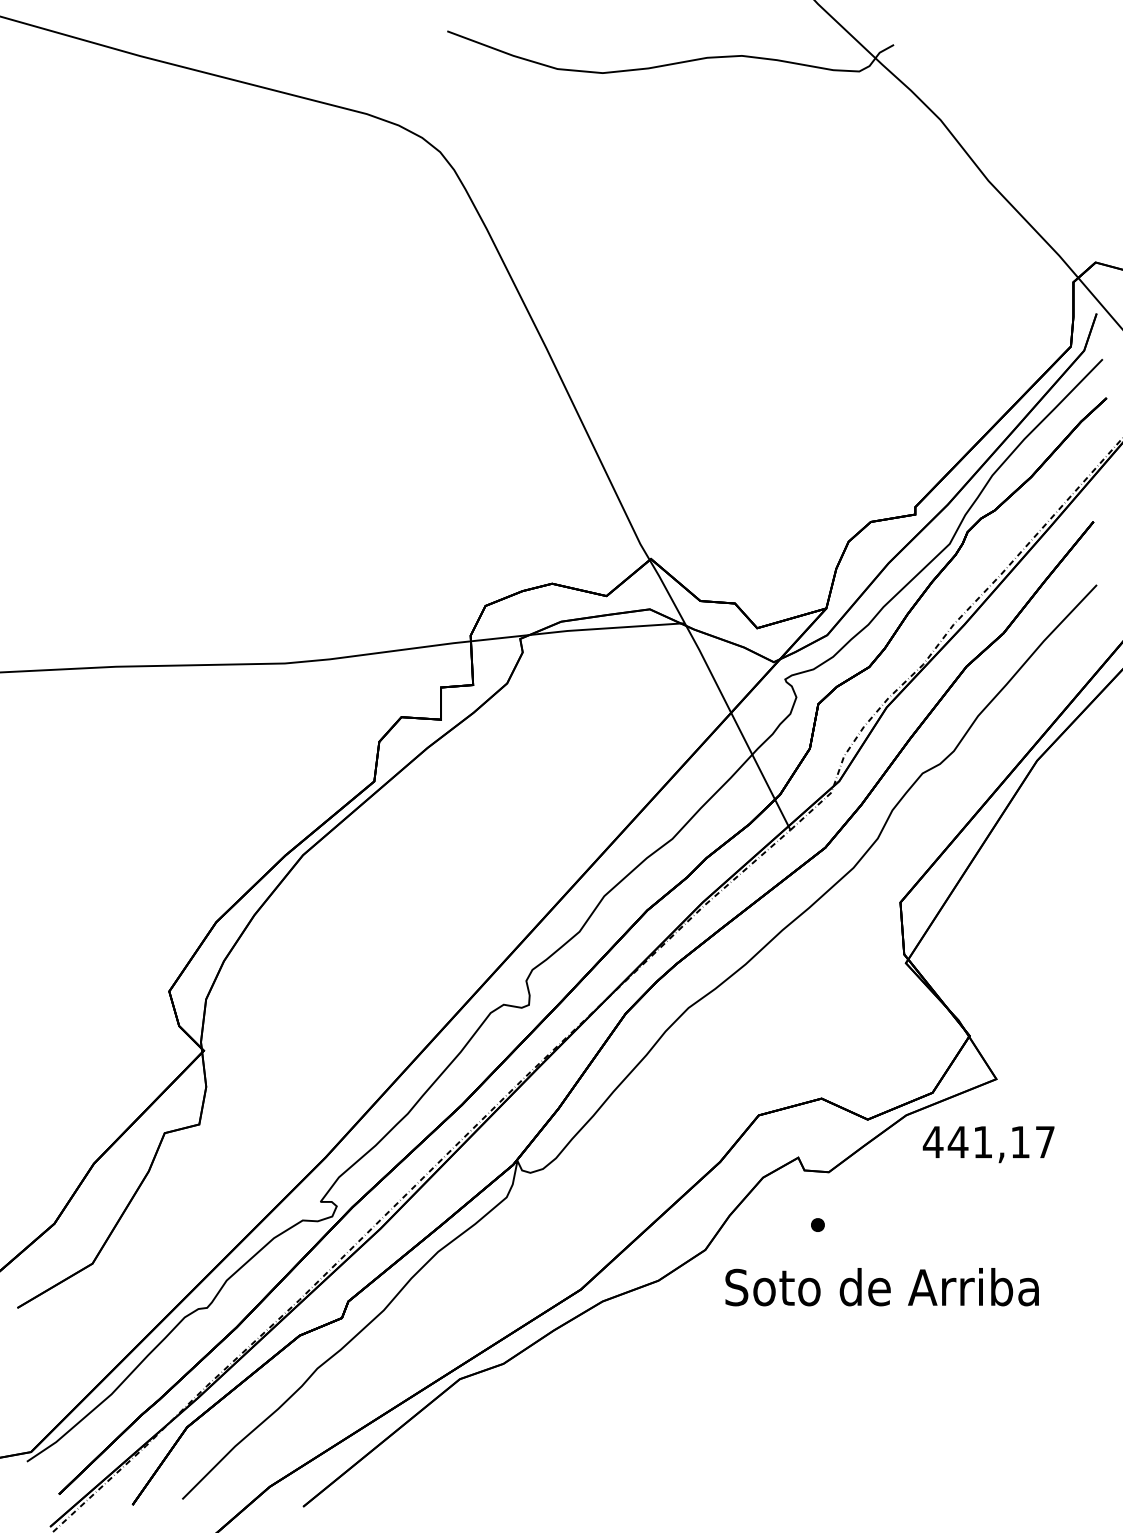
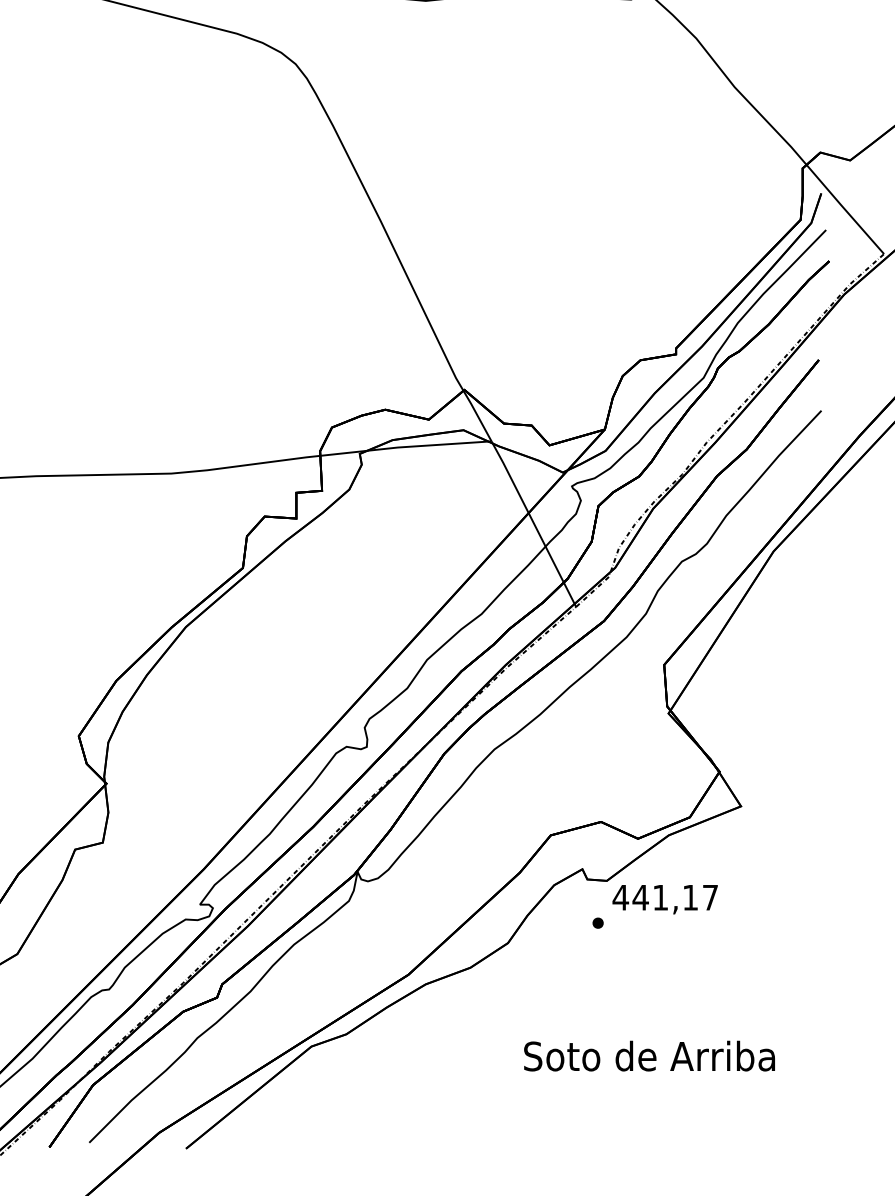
text: (988, 1144) -> (665, 899), moved
text: (881, 1287) -> (649, 1056), moved

